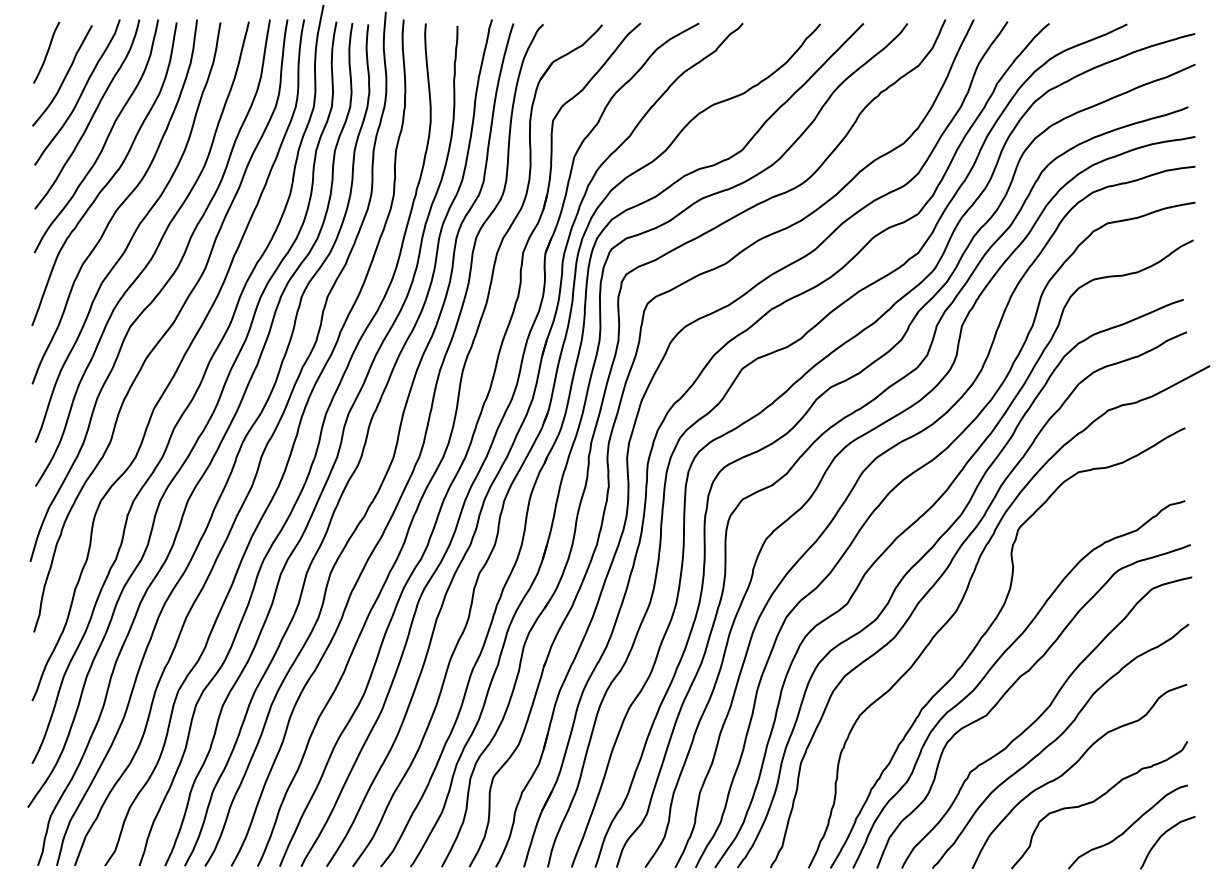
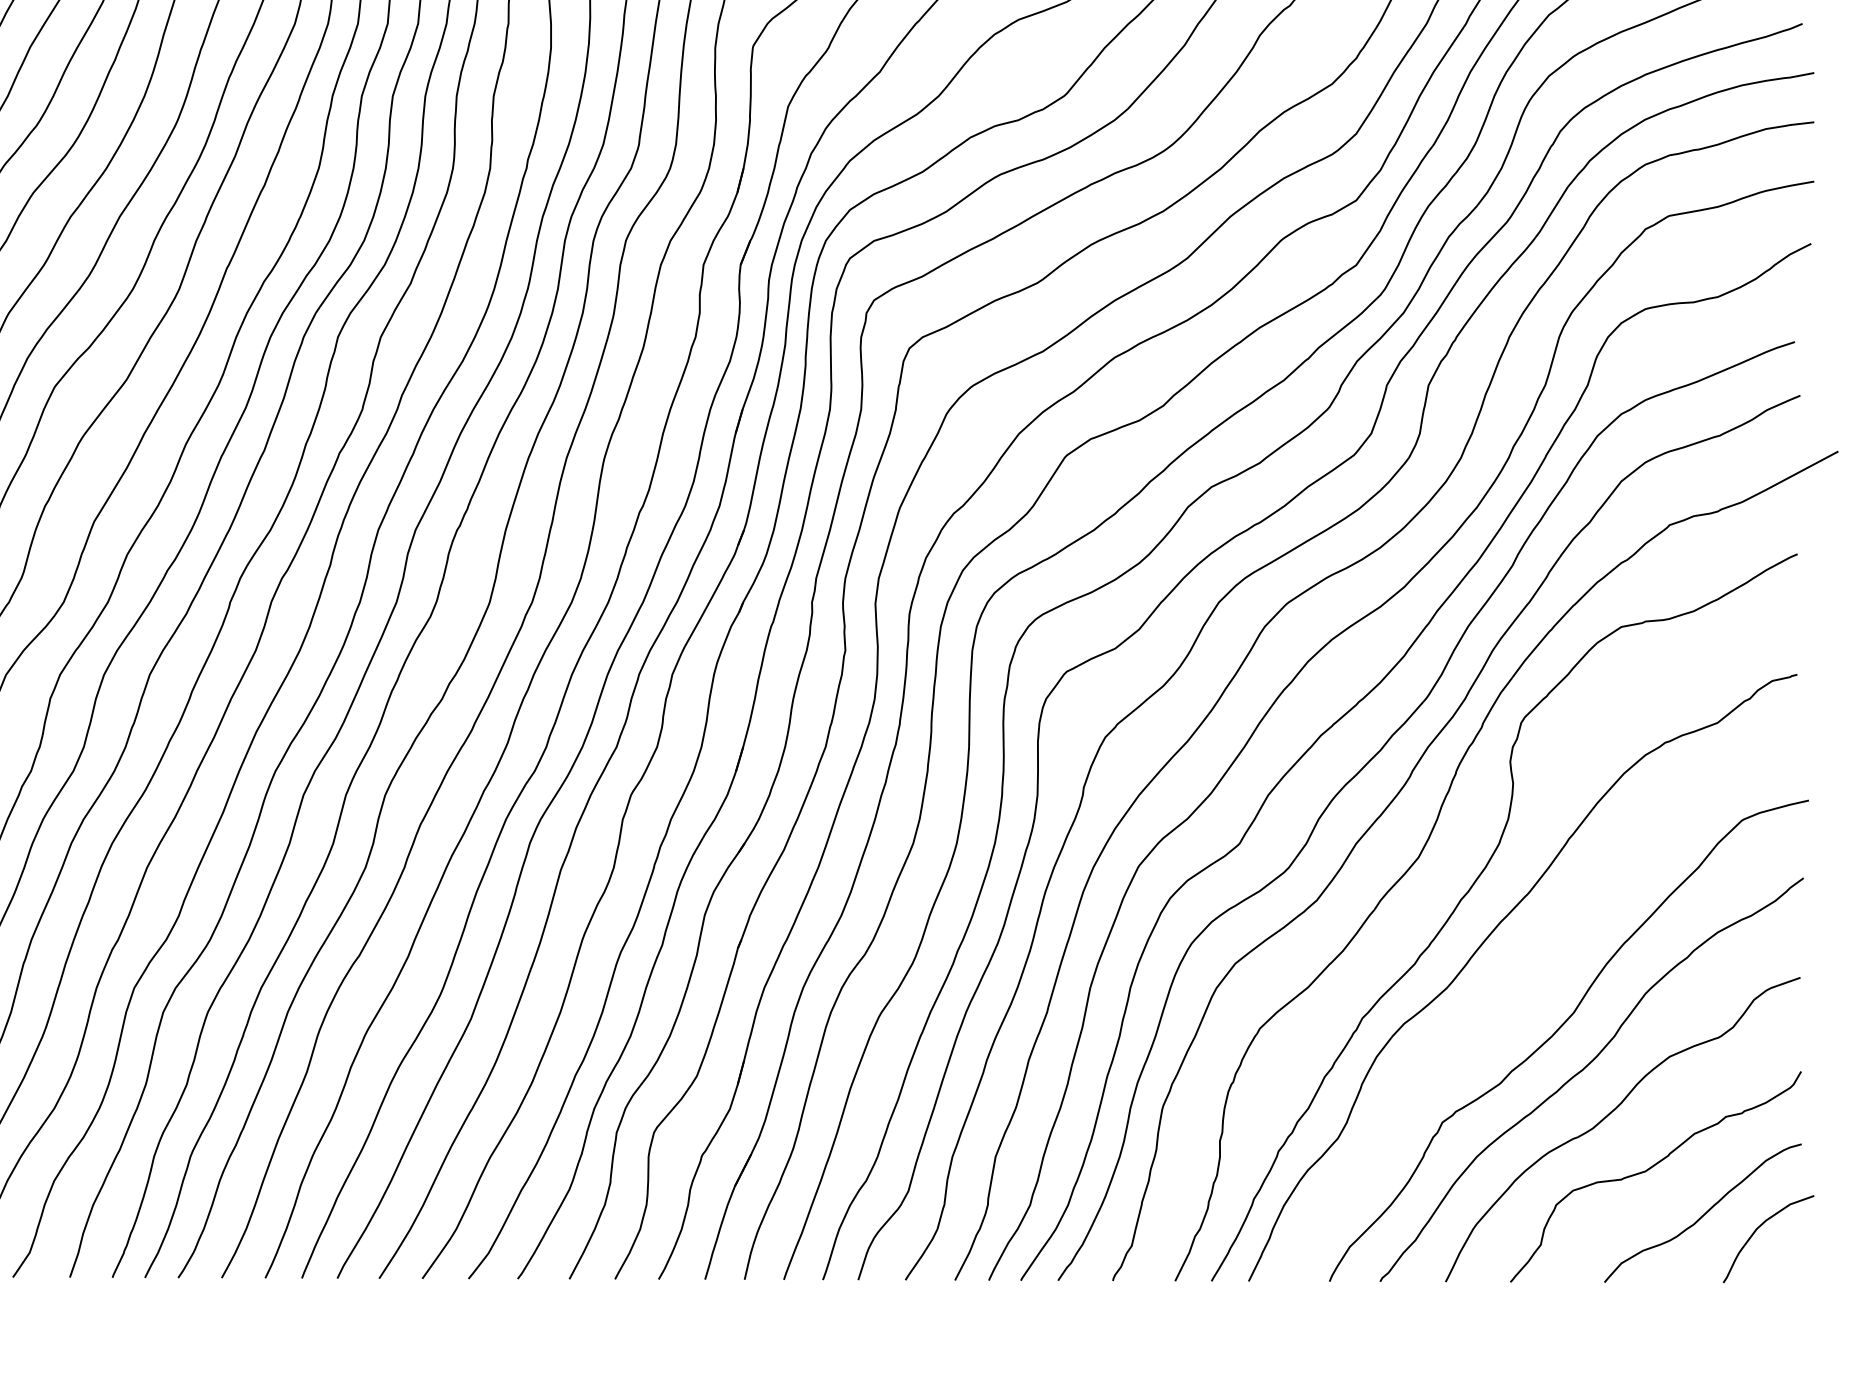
curve: (1009, 690) -> (1507, 987), removed

